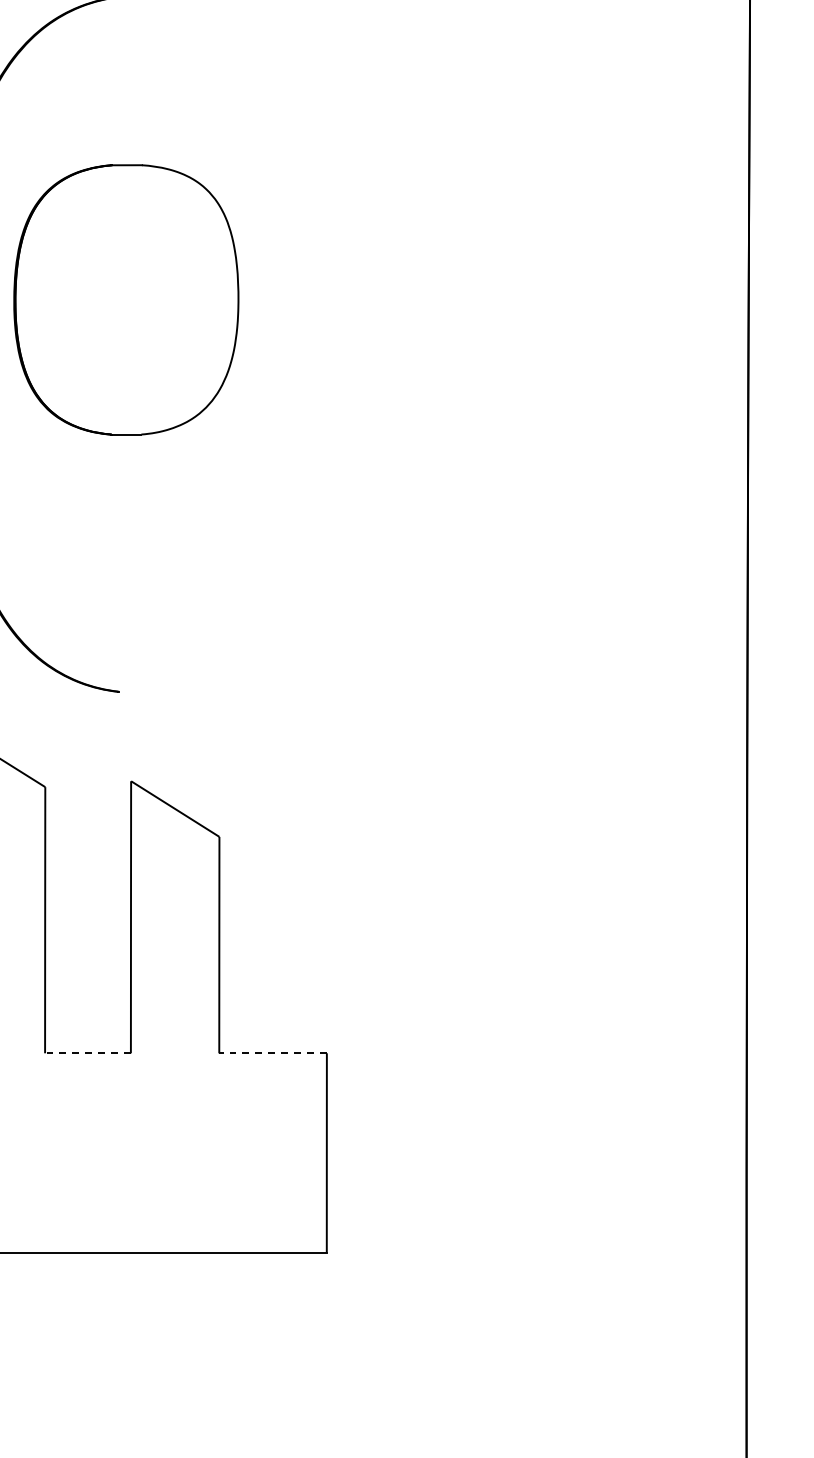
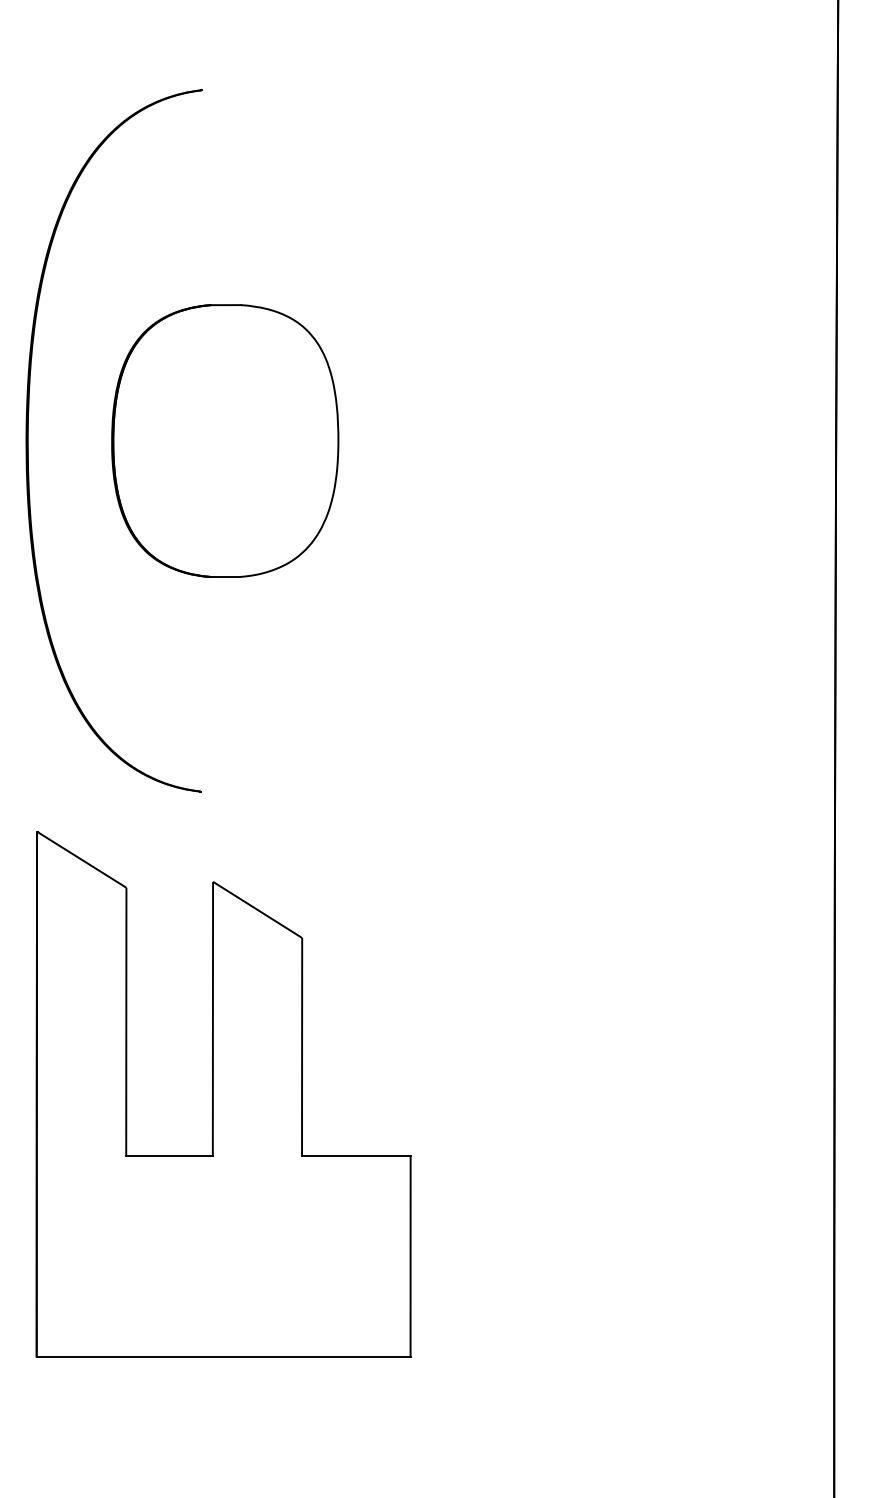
part: (126, 299) -> (225, 440), moved
line: (87, 1053) -> (169, 1156), dashed -> solid
line: (272, 1053) -> (355, 1156), dashed -> solid

